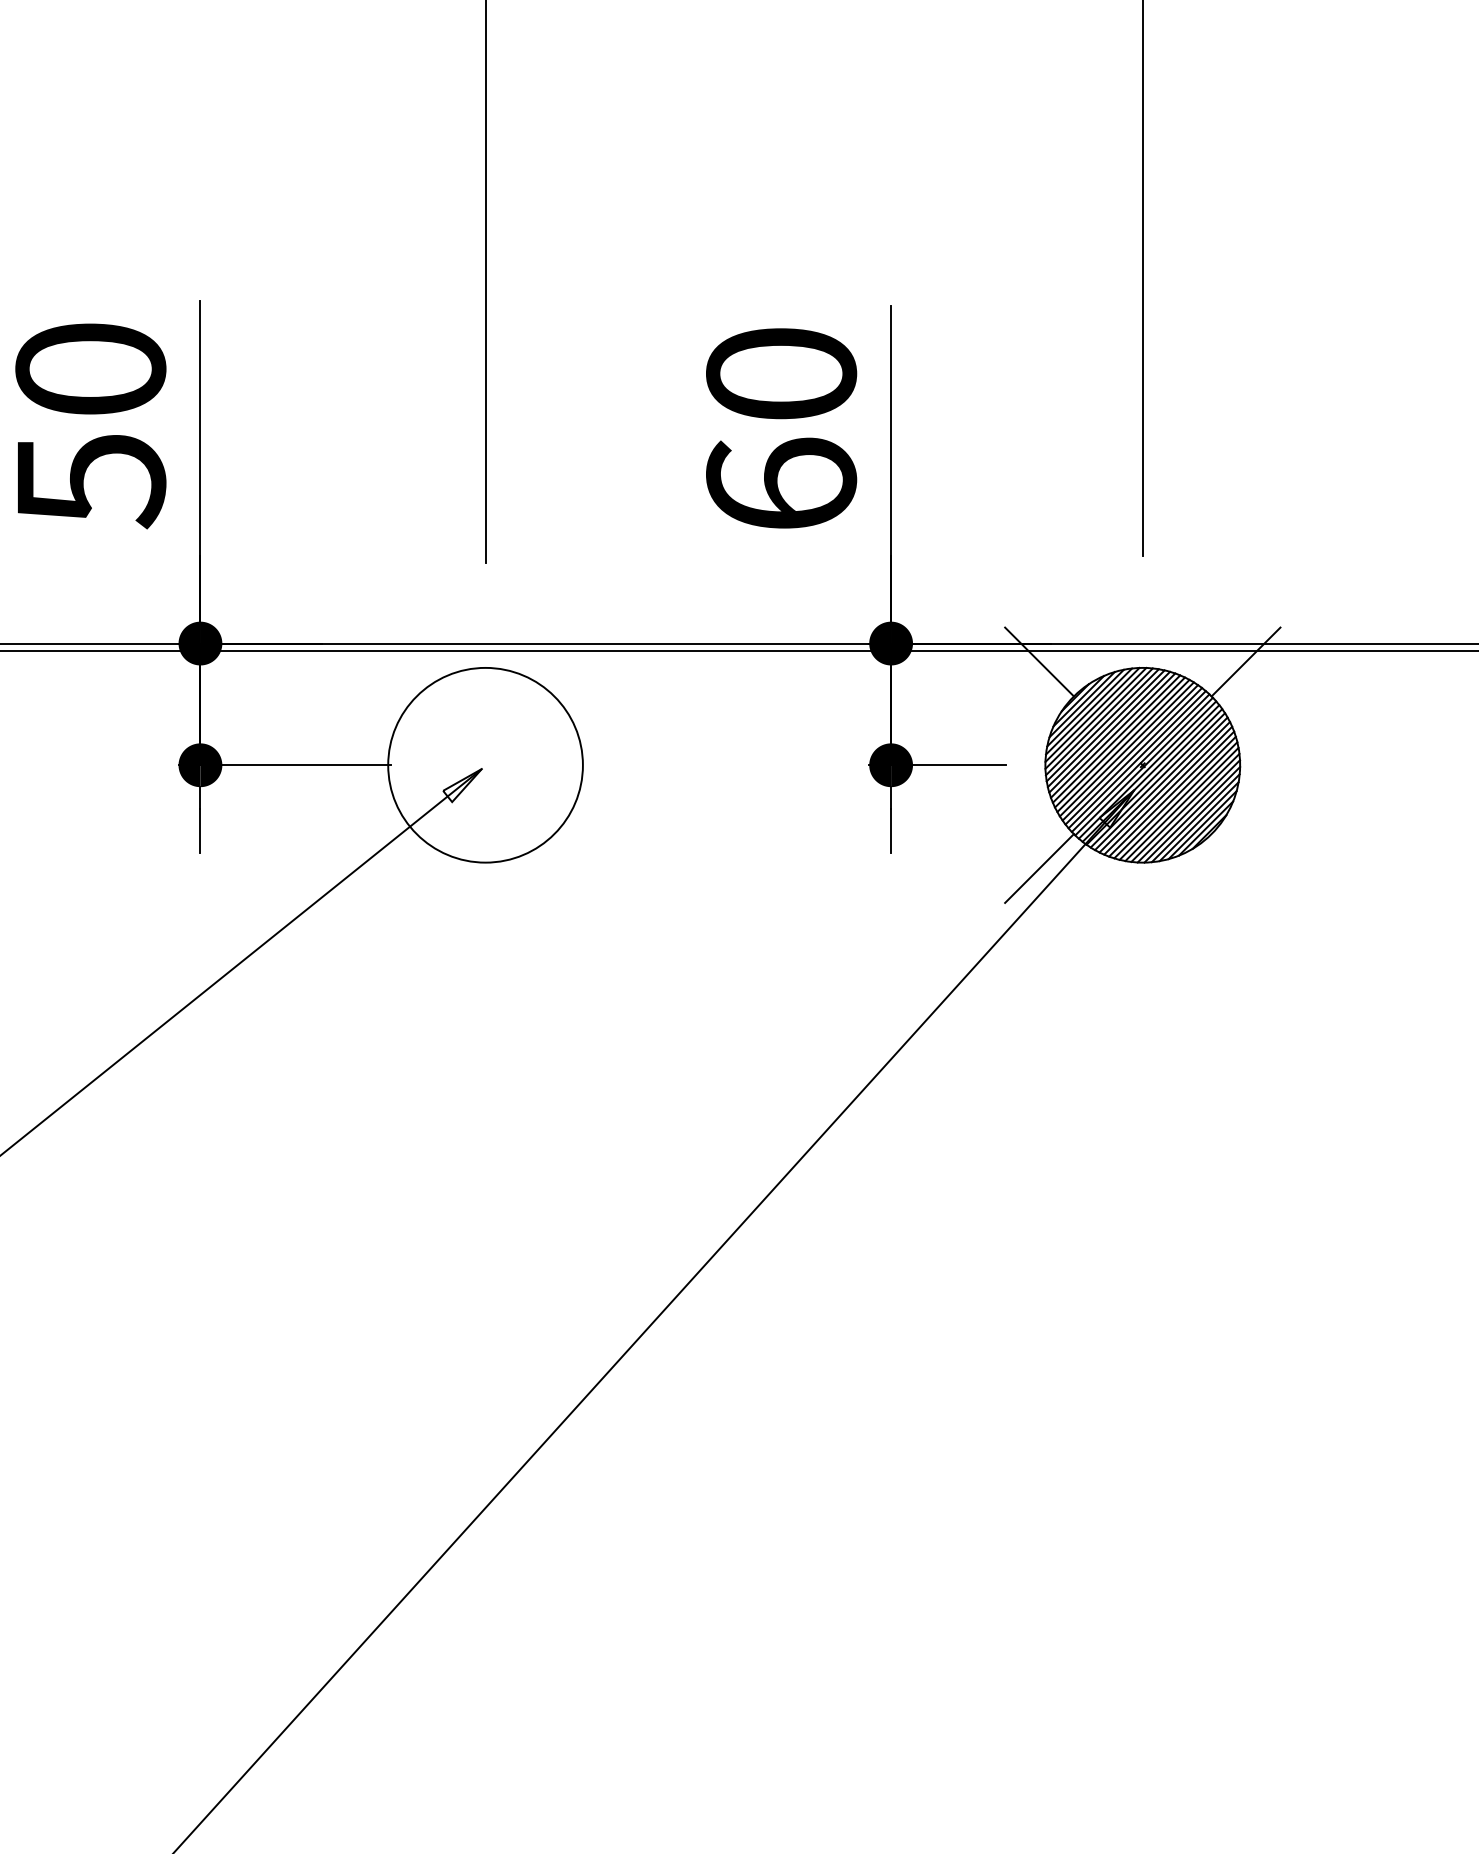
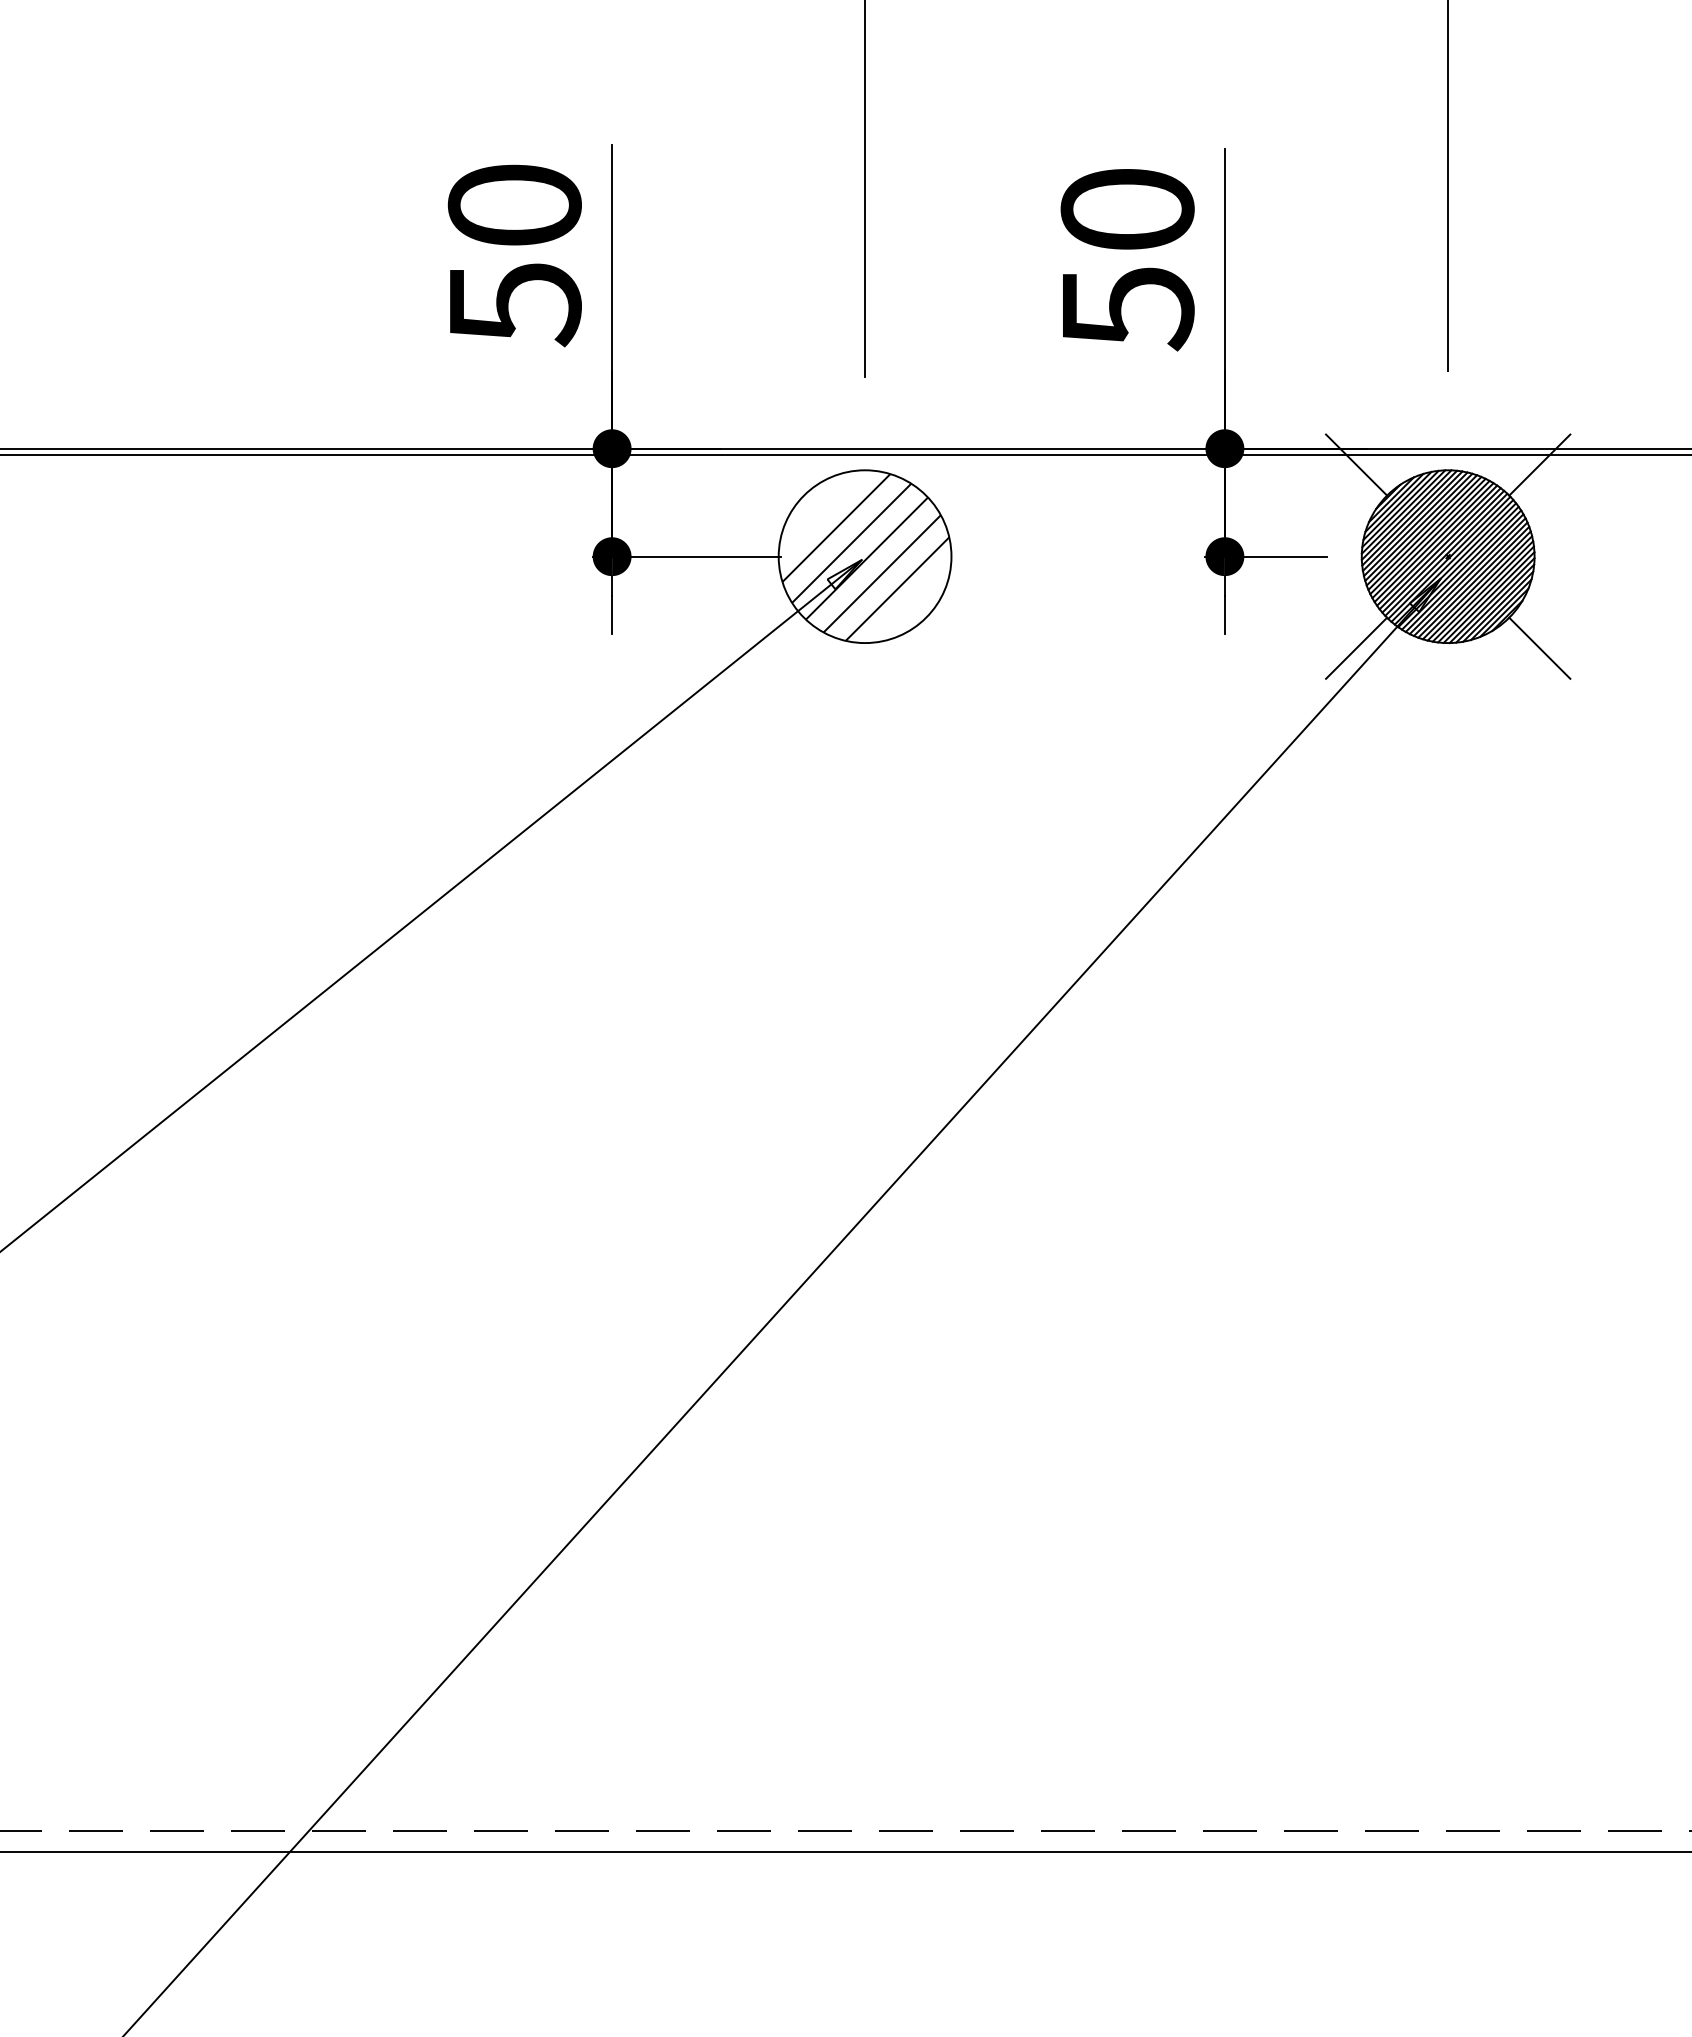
text: (781, 485) -> (1127, 308), 60 -> 50
hatch: (486, 766) -> (865, 557), added
line: (1245, 867) -> (1539, 647), added

